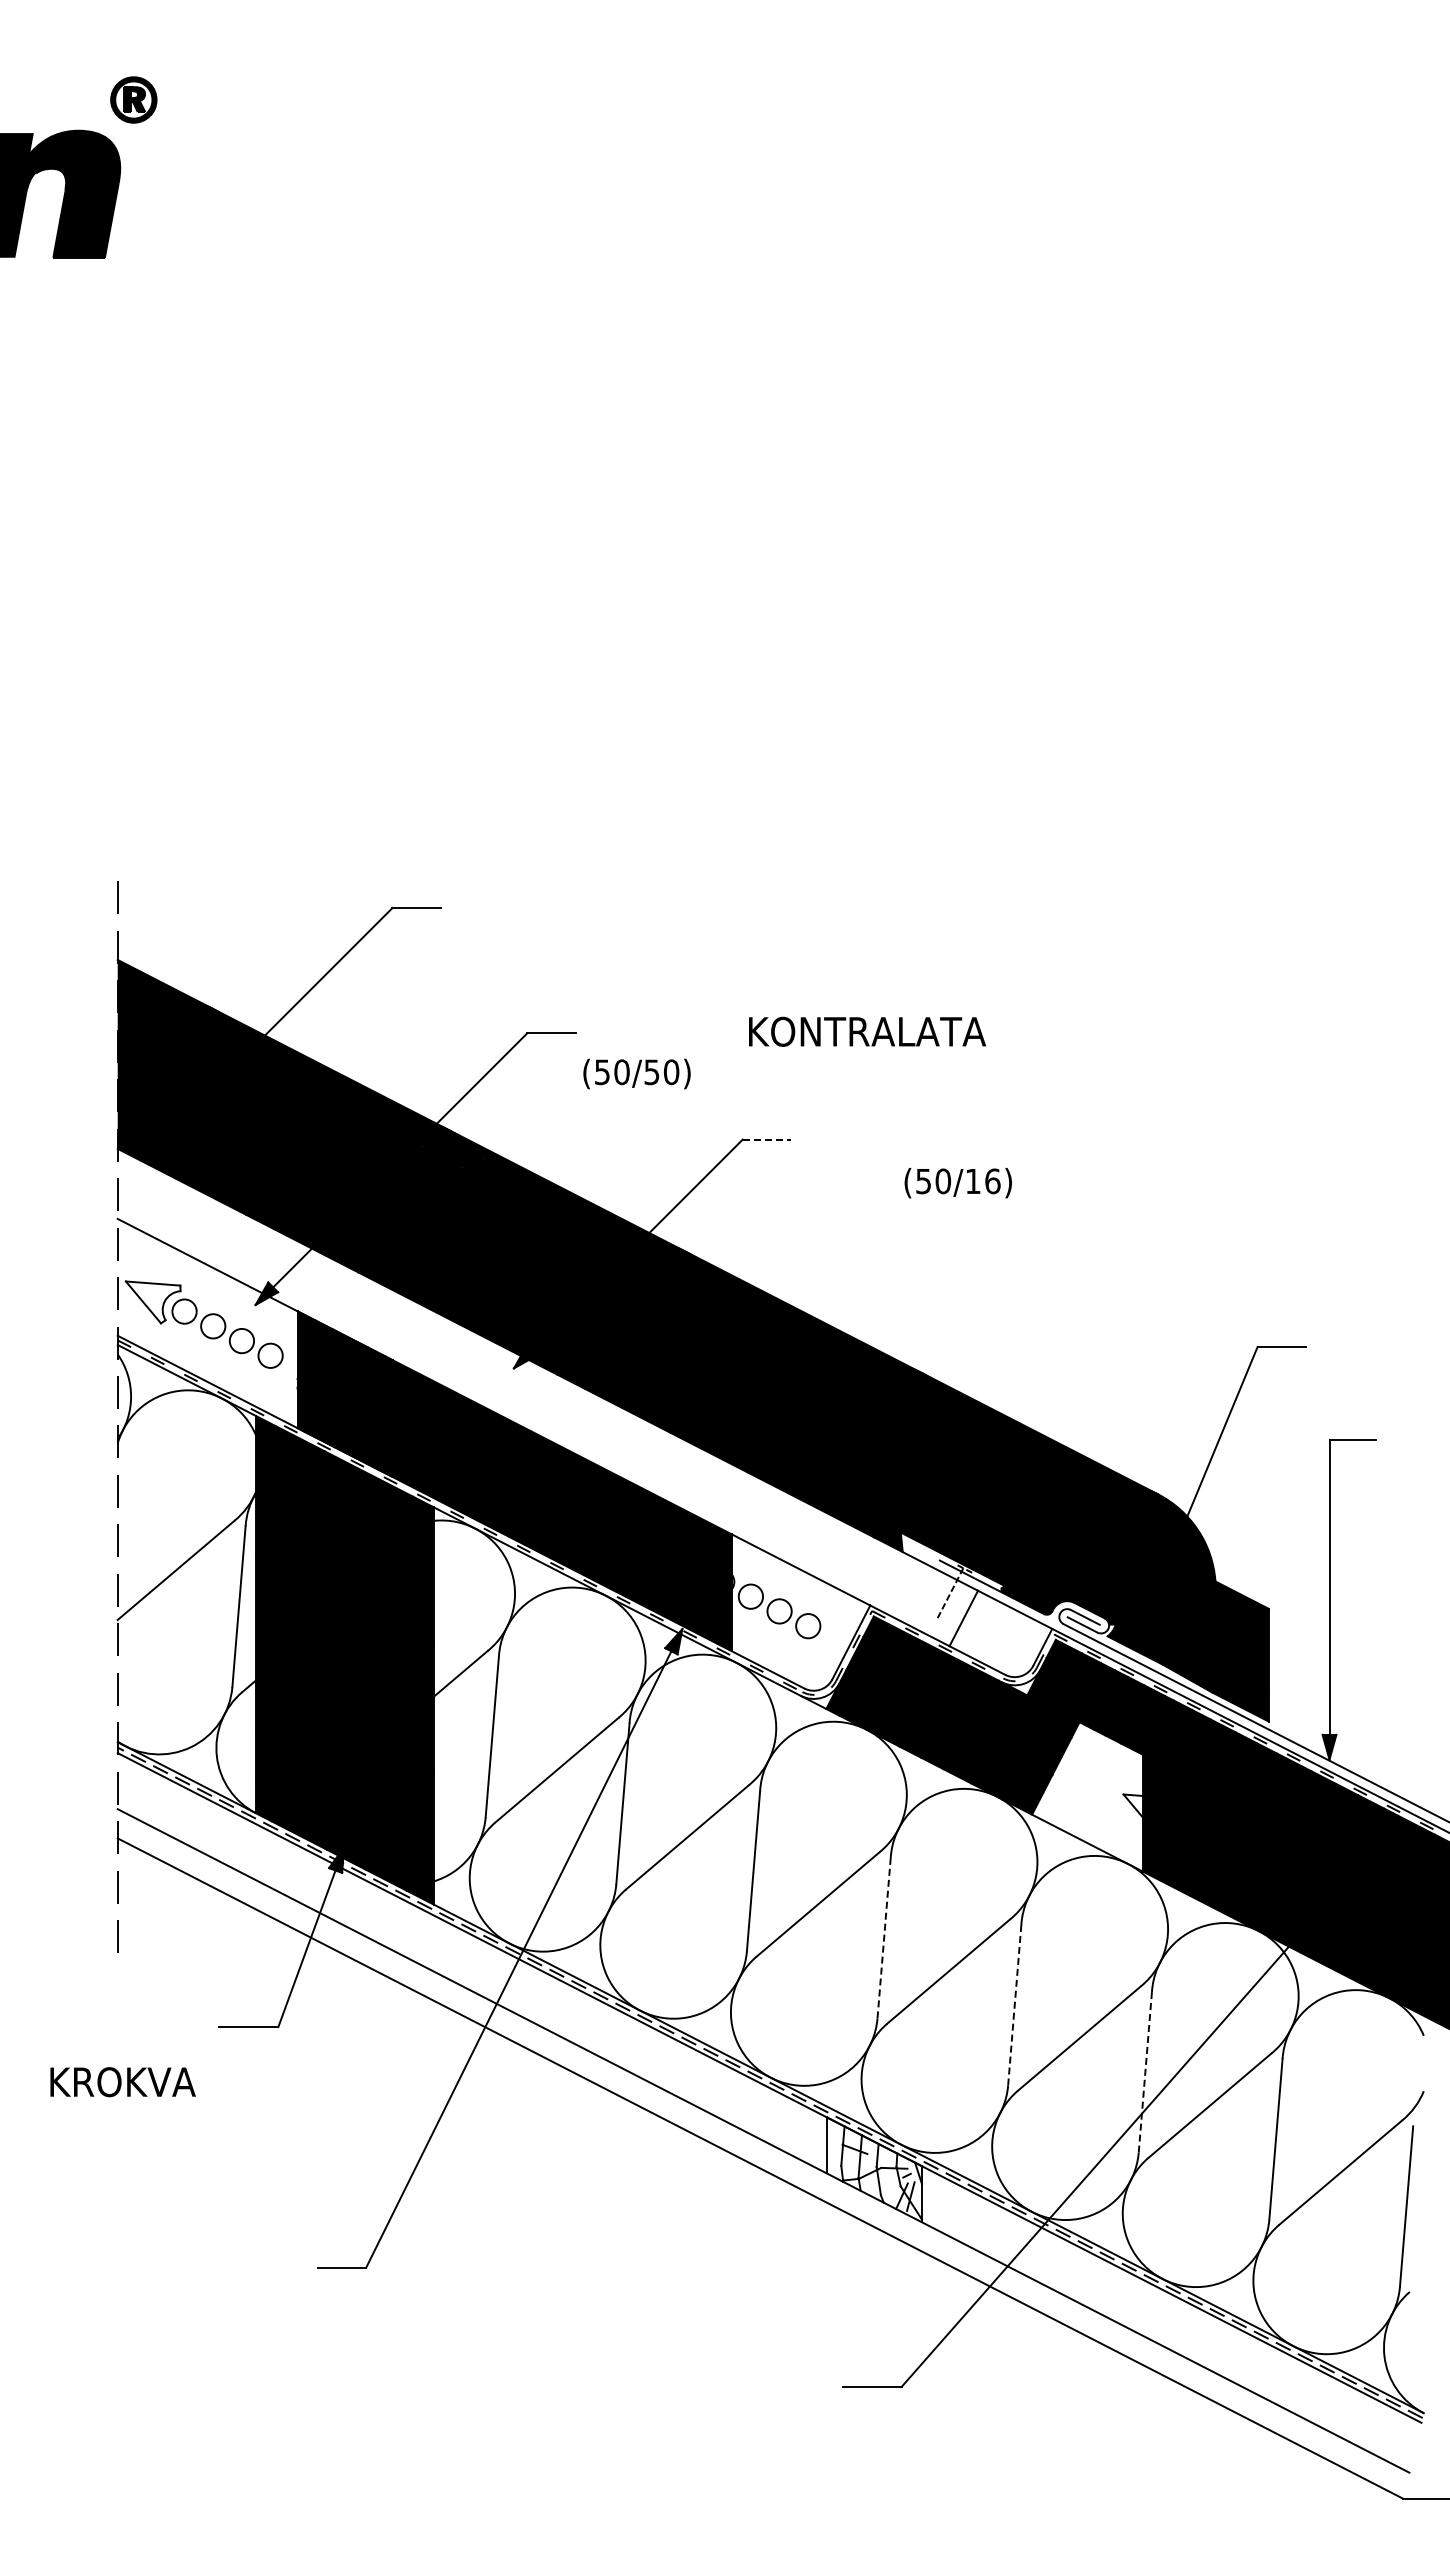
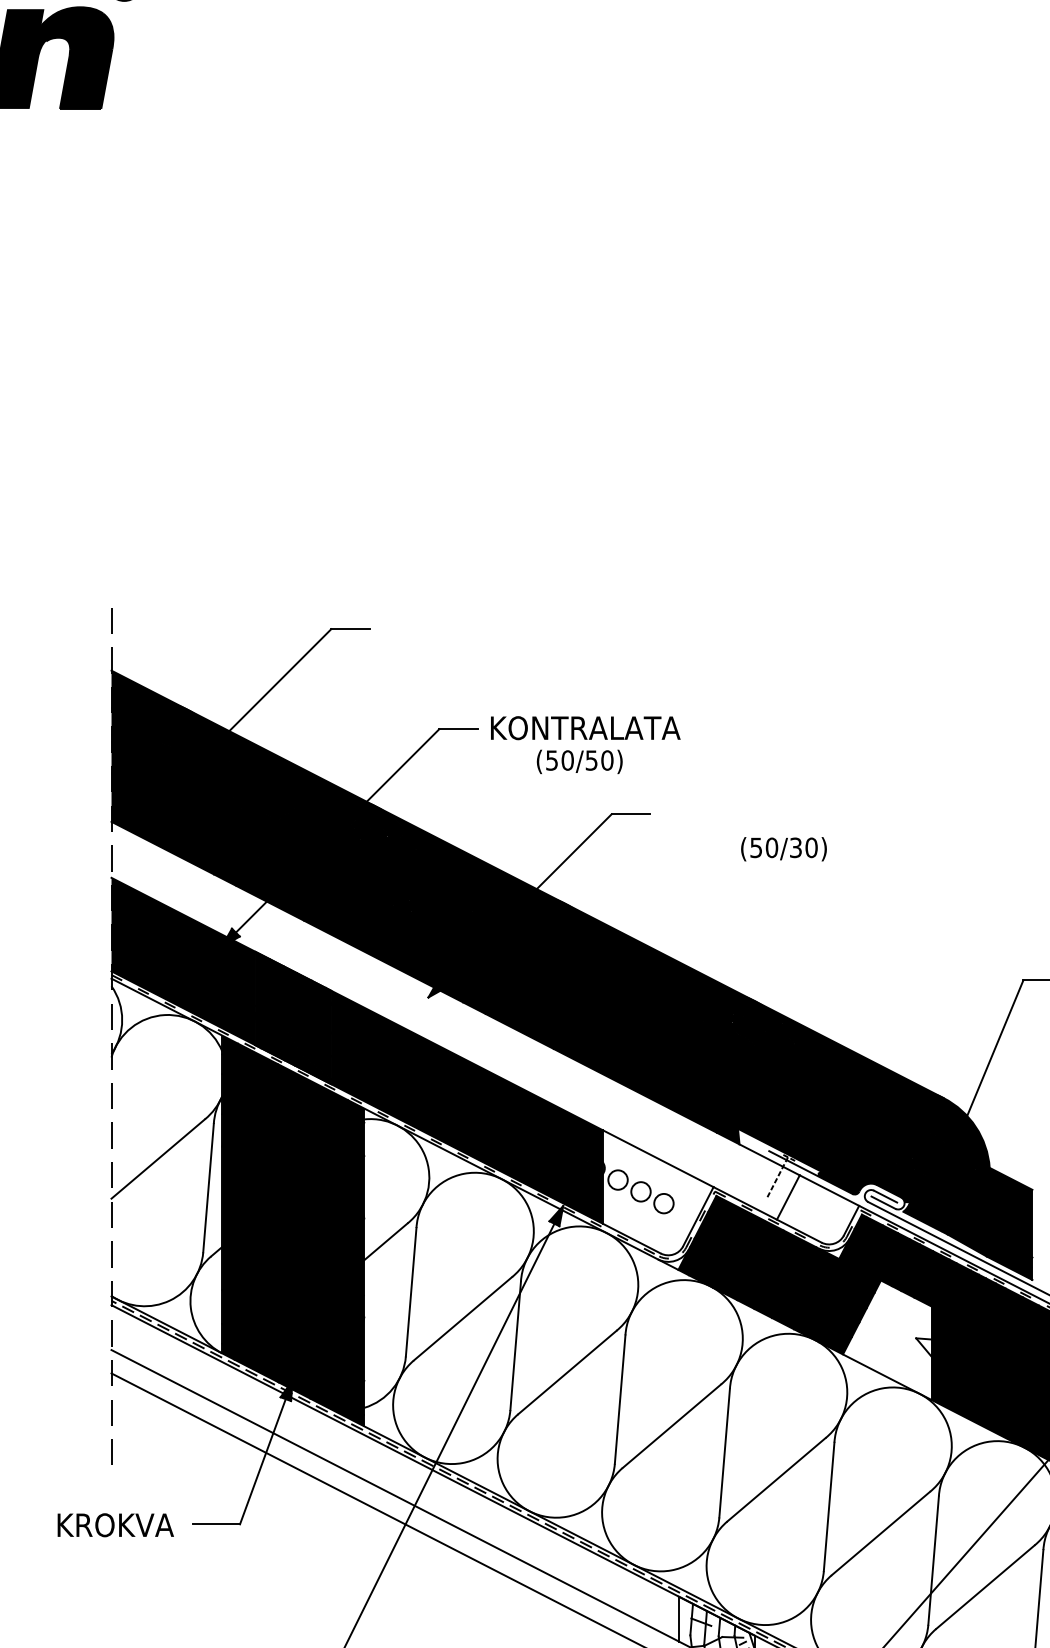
text: (867, 1031) -> (585, 727), moved
text: (636, 1073) -> (579, 761), moved
line: (767, 1139) -> (631, 814), dashed -> solid
text: (982, 1181) -> (803, 847), (50/16) -> (50/30)
fill: (207, 1323) -> (183, 961), added
line: (884, 1938) -> (724, 1453), dashed -> solid
line: (1014, 2005) -> (828, 1507), dashed -> solid
line: (1145, 2072) -> (933, 1560), dashed -> solid
text: (122, 2082) -> (115, 1525), moved

